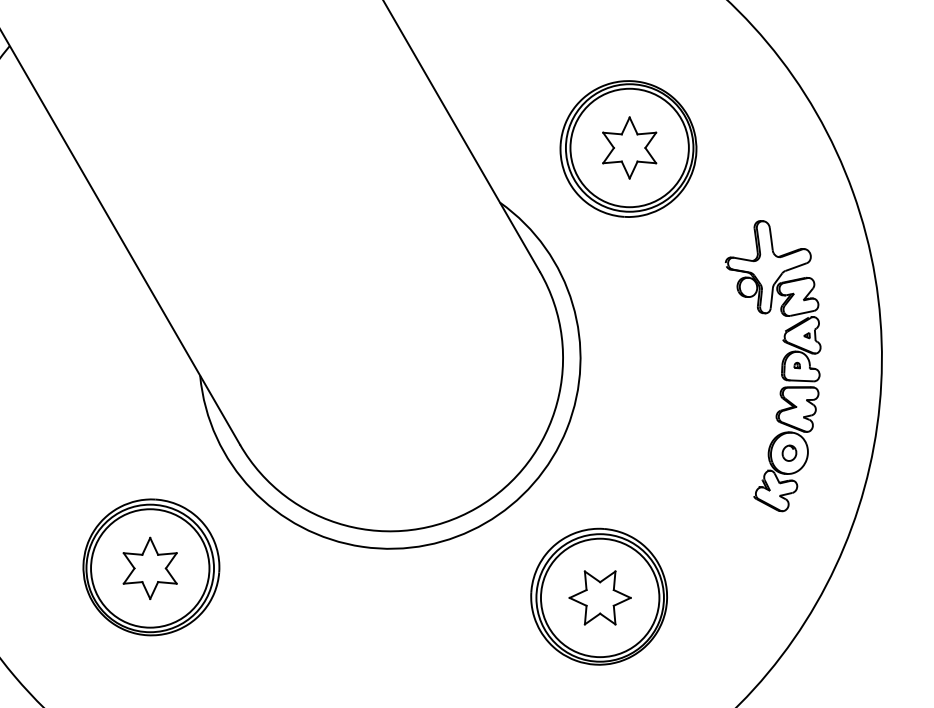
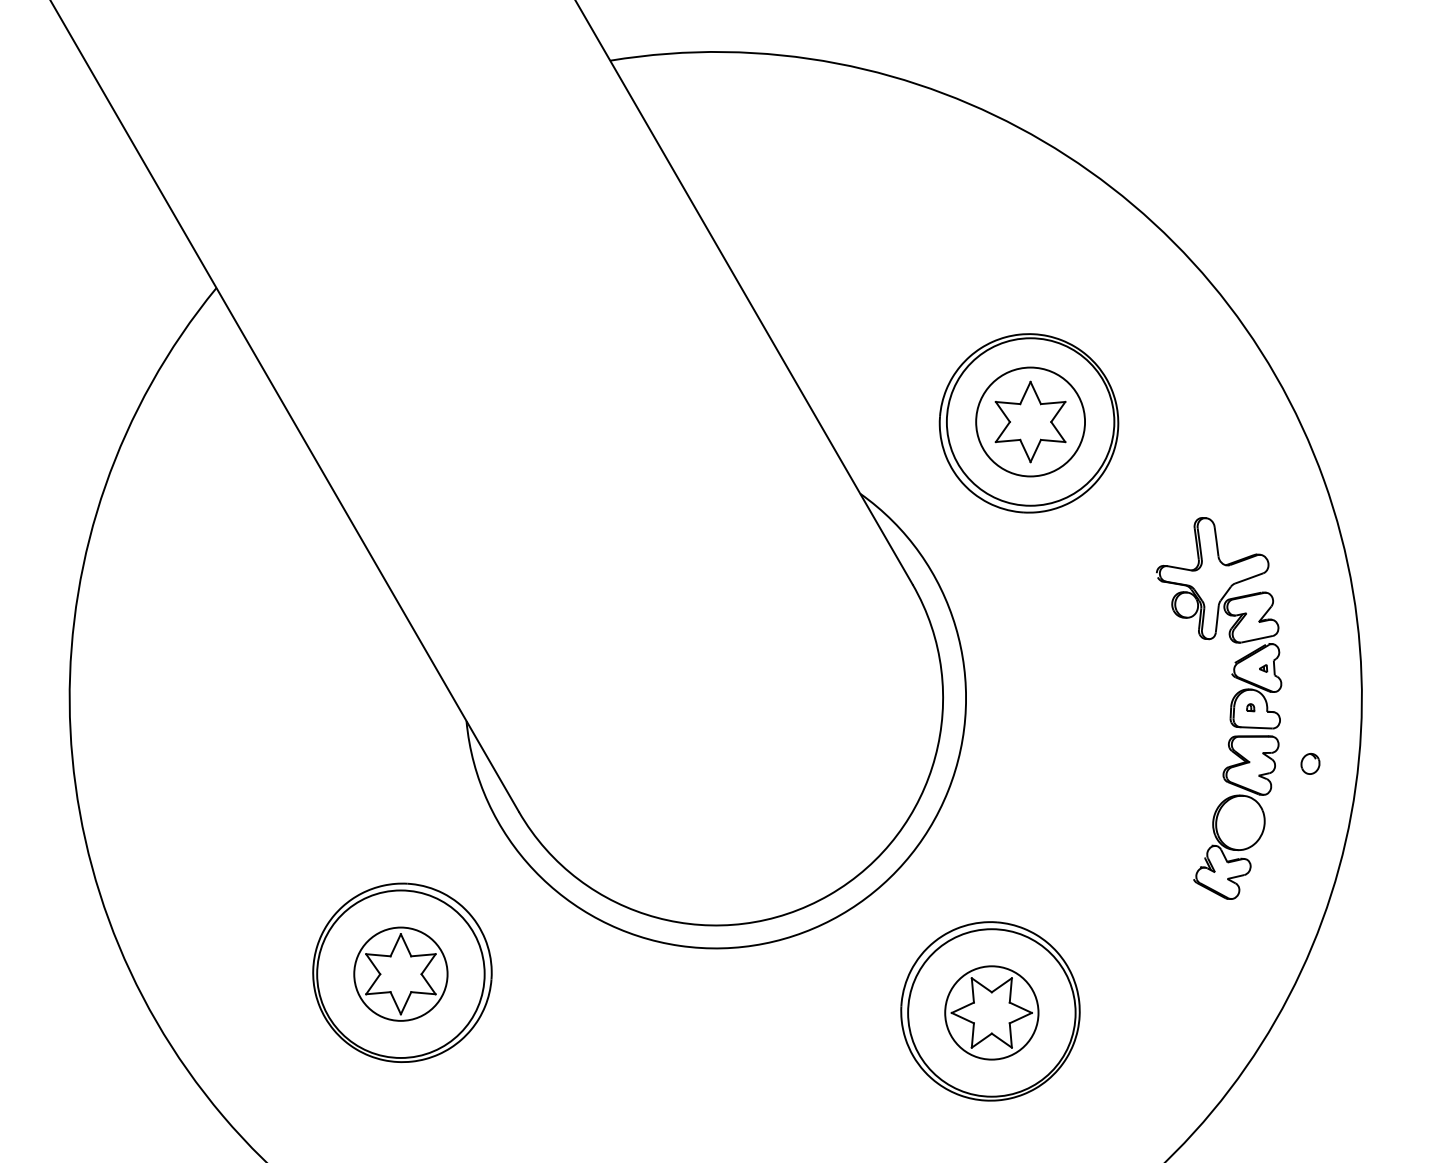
circle: (629, 147) -> (1030, 421), size x0.7
part: (789, 452) -> (1310, 763), moved
circle: (149, 568) -> (400, 974), size x0.6
circle: (599, 597) -> (991, 1012), size x0.6

